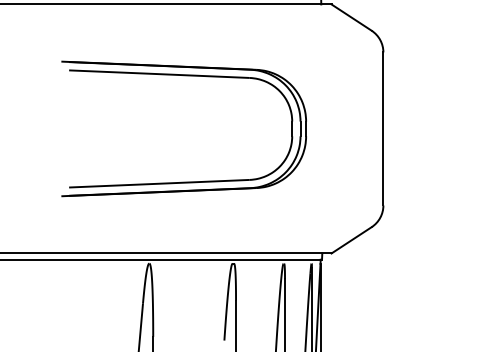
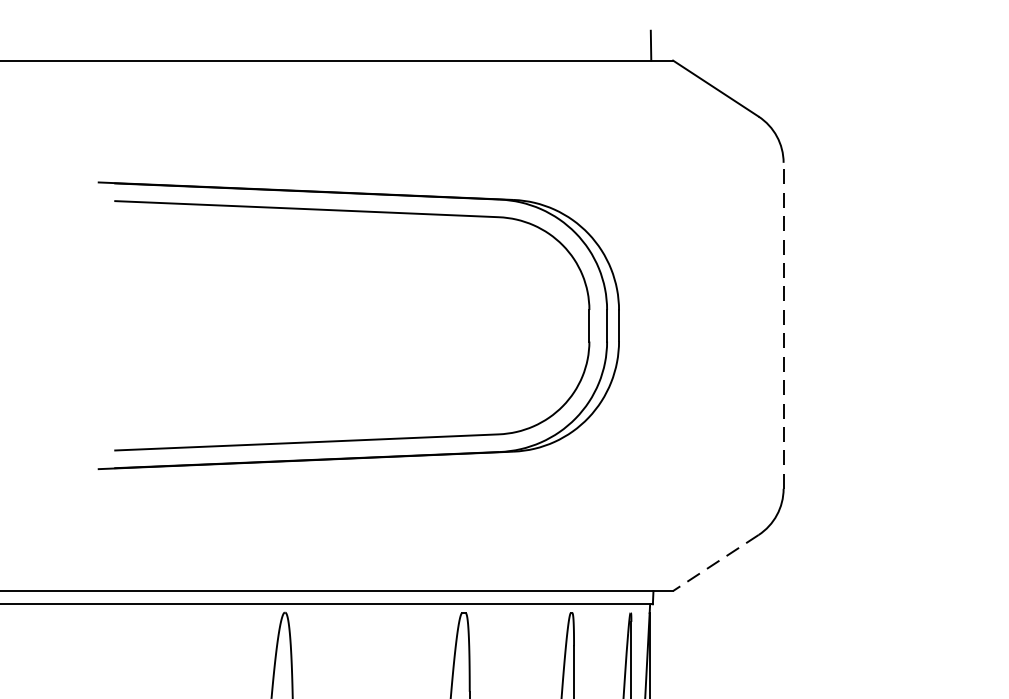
line: (383, 128) -> (783, 324), solid -> dashed
line: (351, 240) -> (715, 563), solid -> dashed

